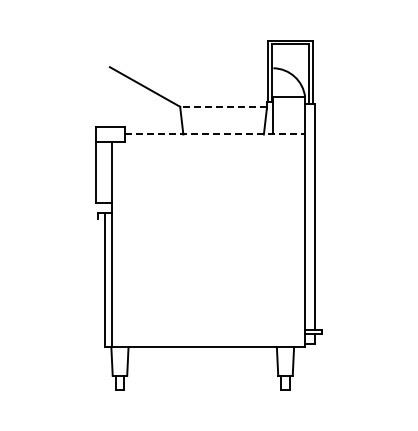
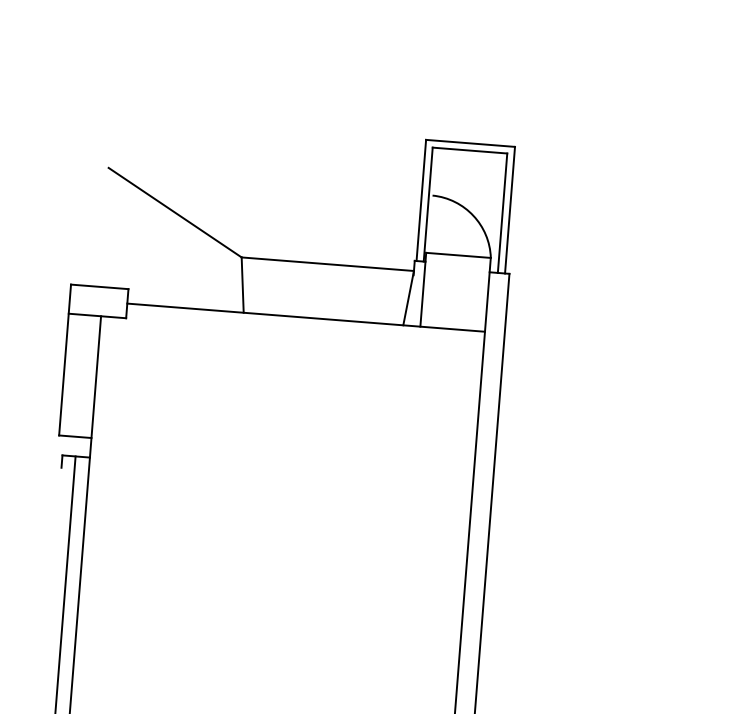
line: (223, 106) -> (327, 263), dashed -> solid
line: (215, 134) -> (307, 317), dashed -> solid

